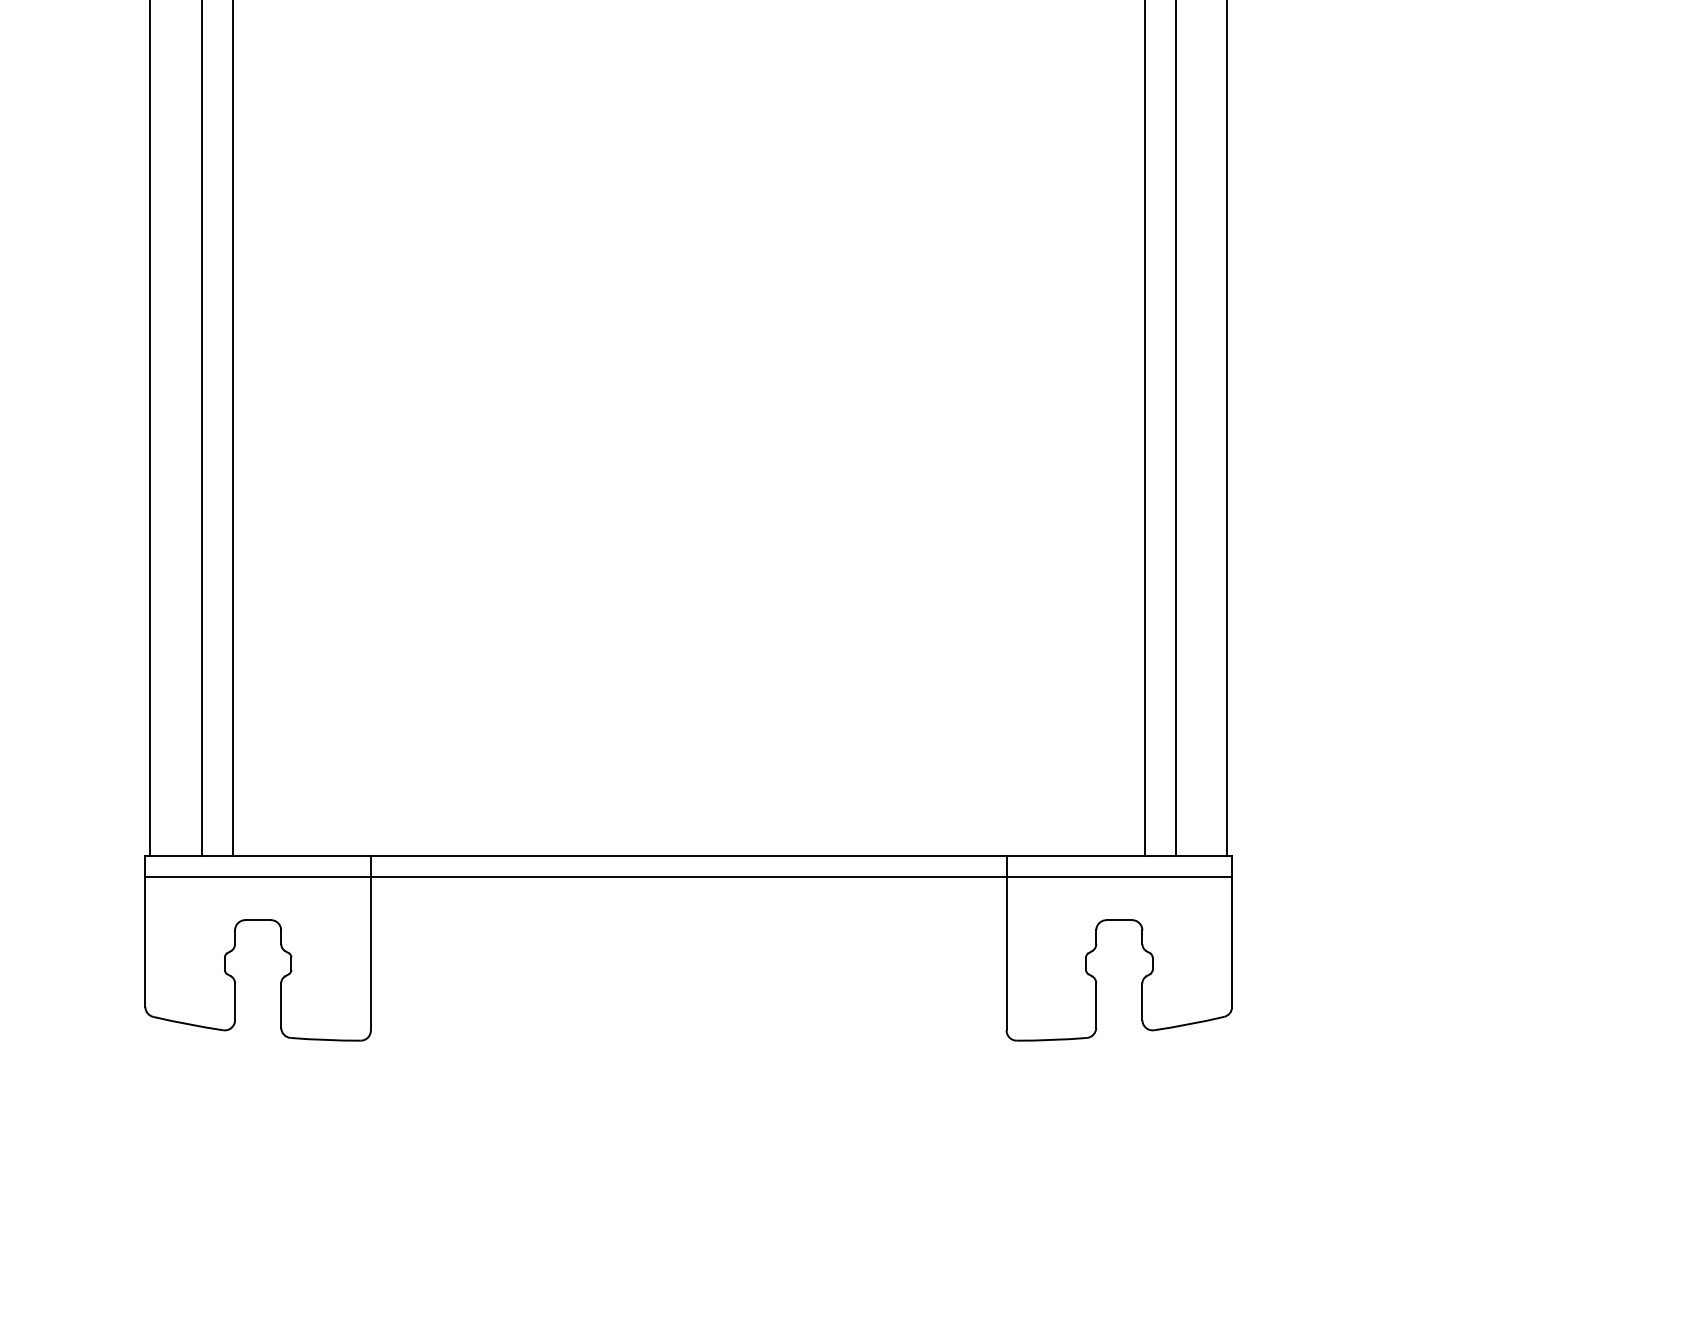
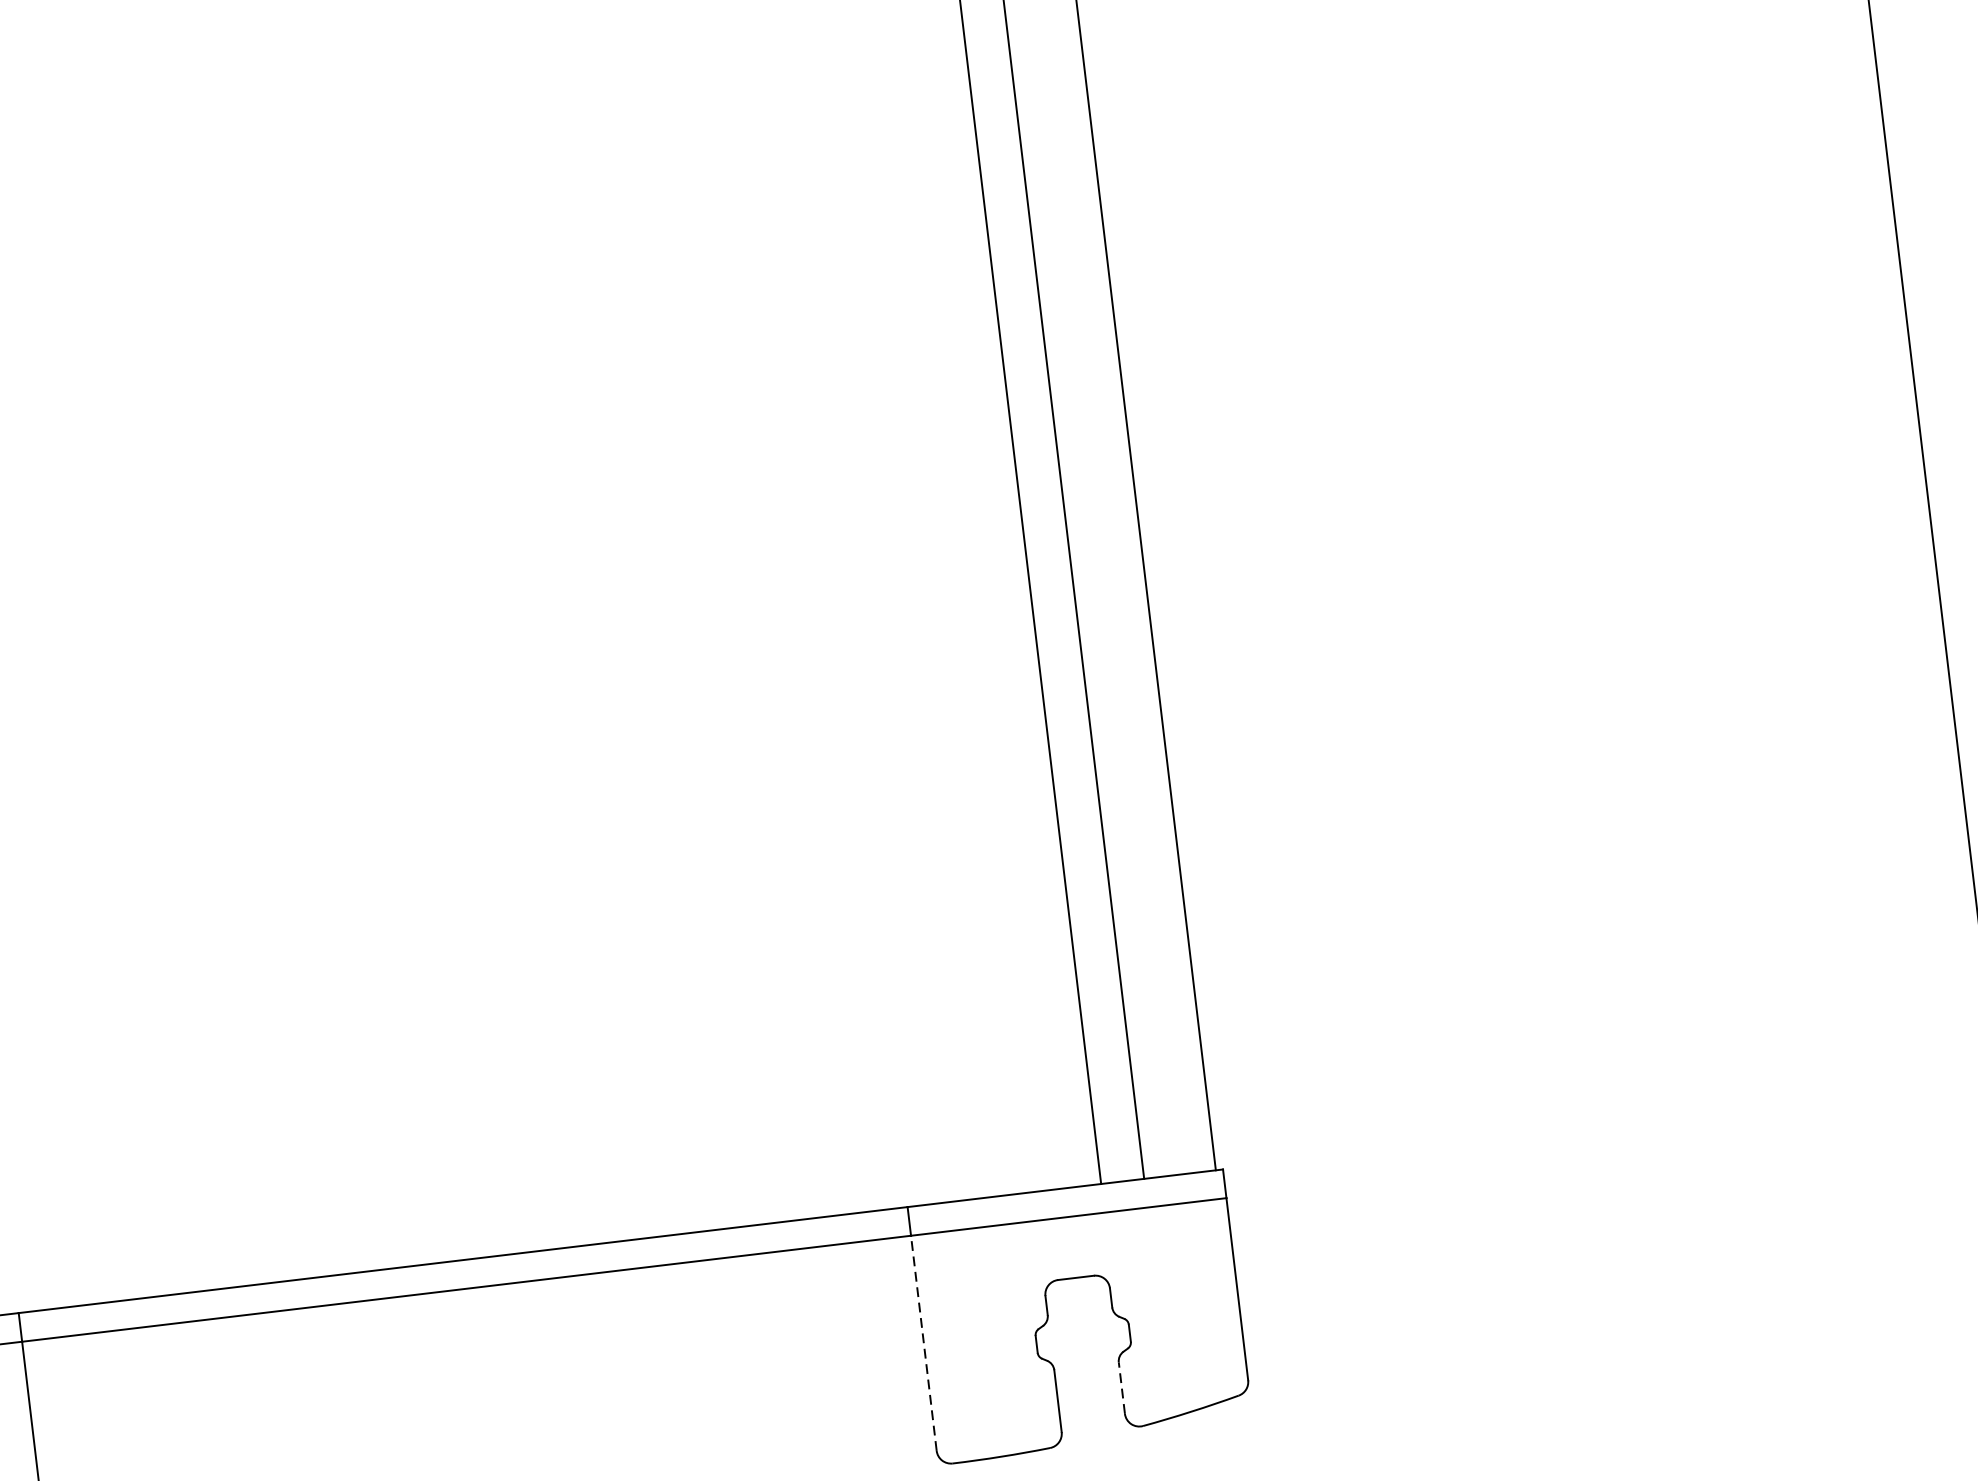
line: (1006, 953) -> (923, 1343), solid -> dashed
line: (1142, 1001) -> (1121, 1387), solid -> dashed

